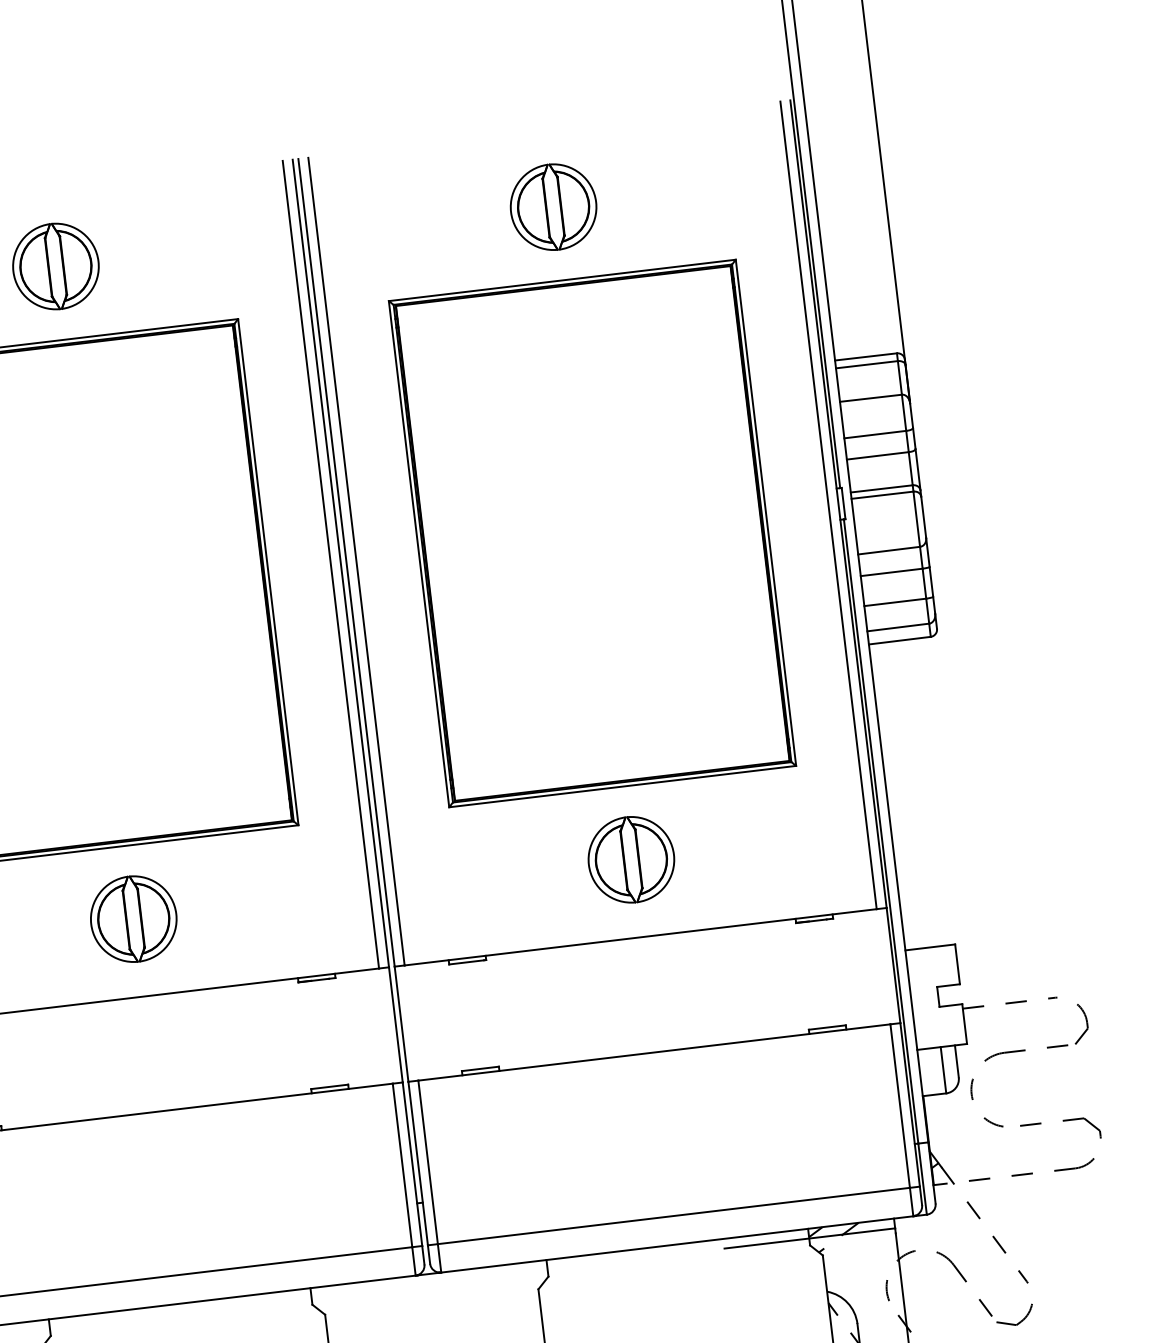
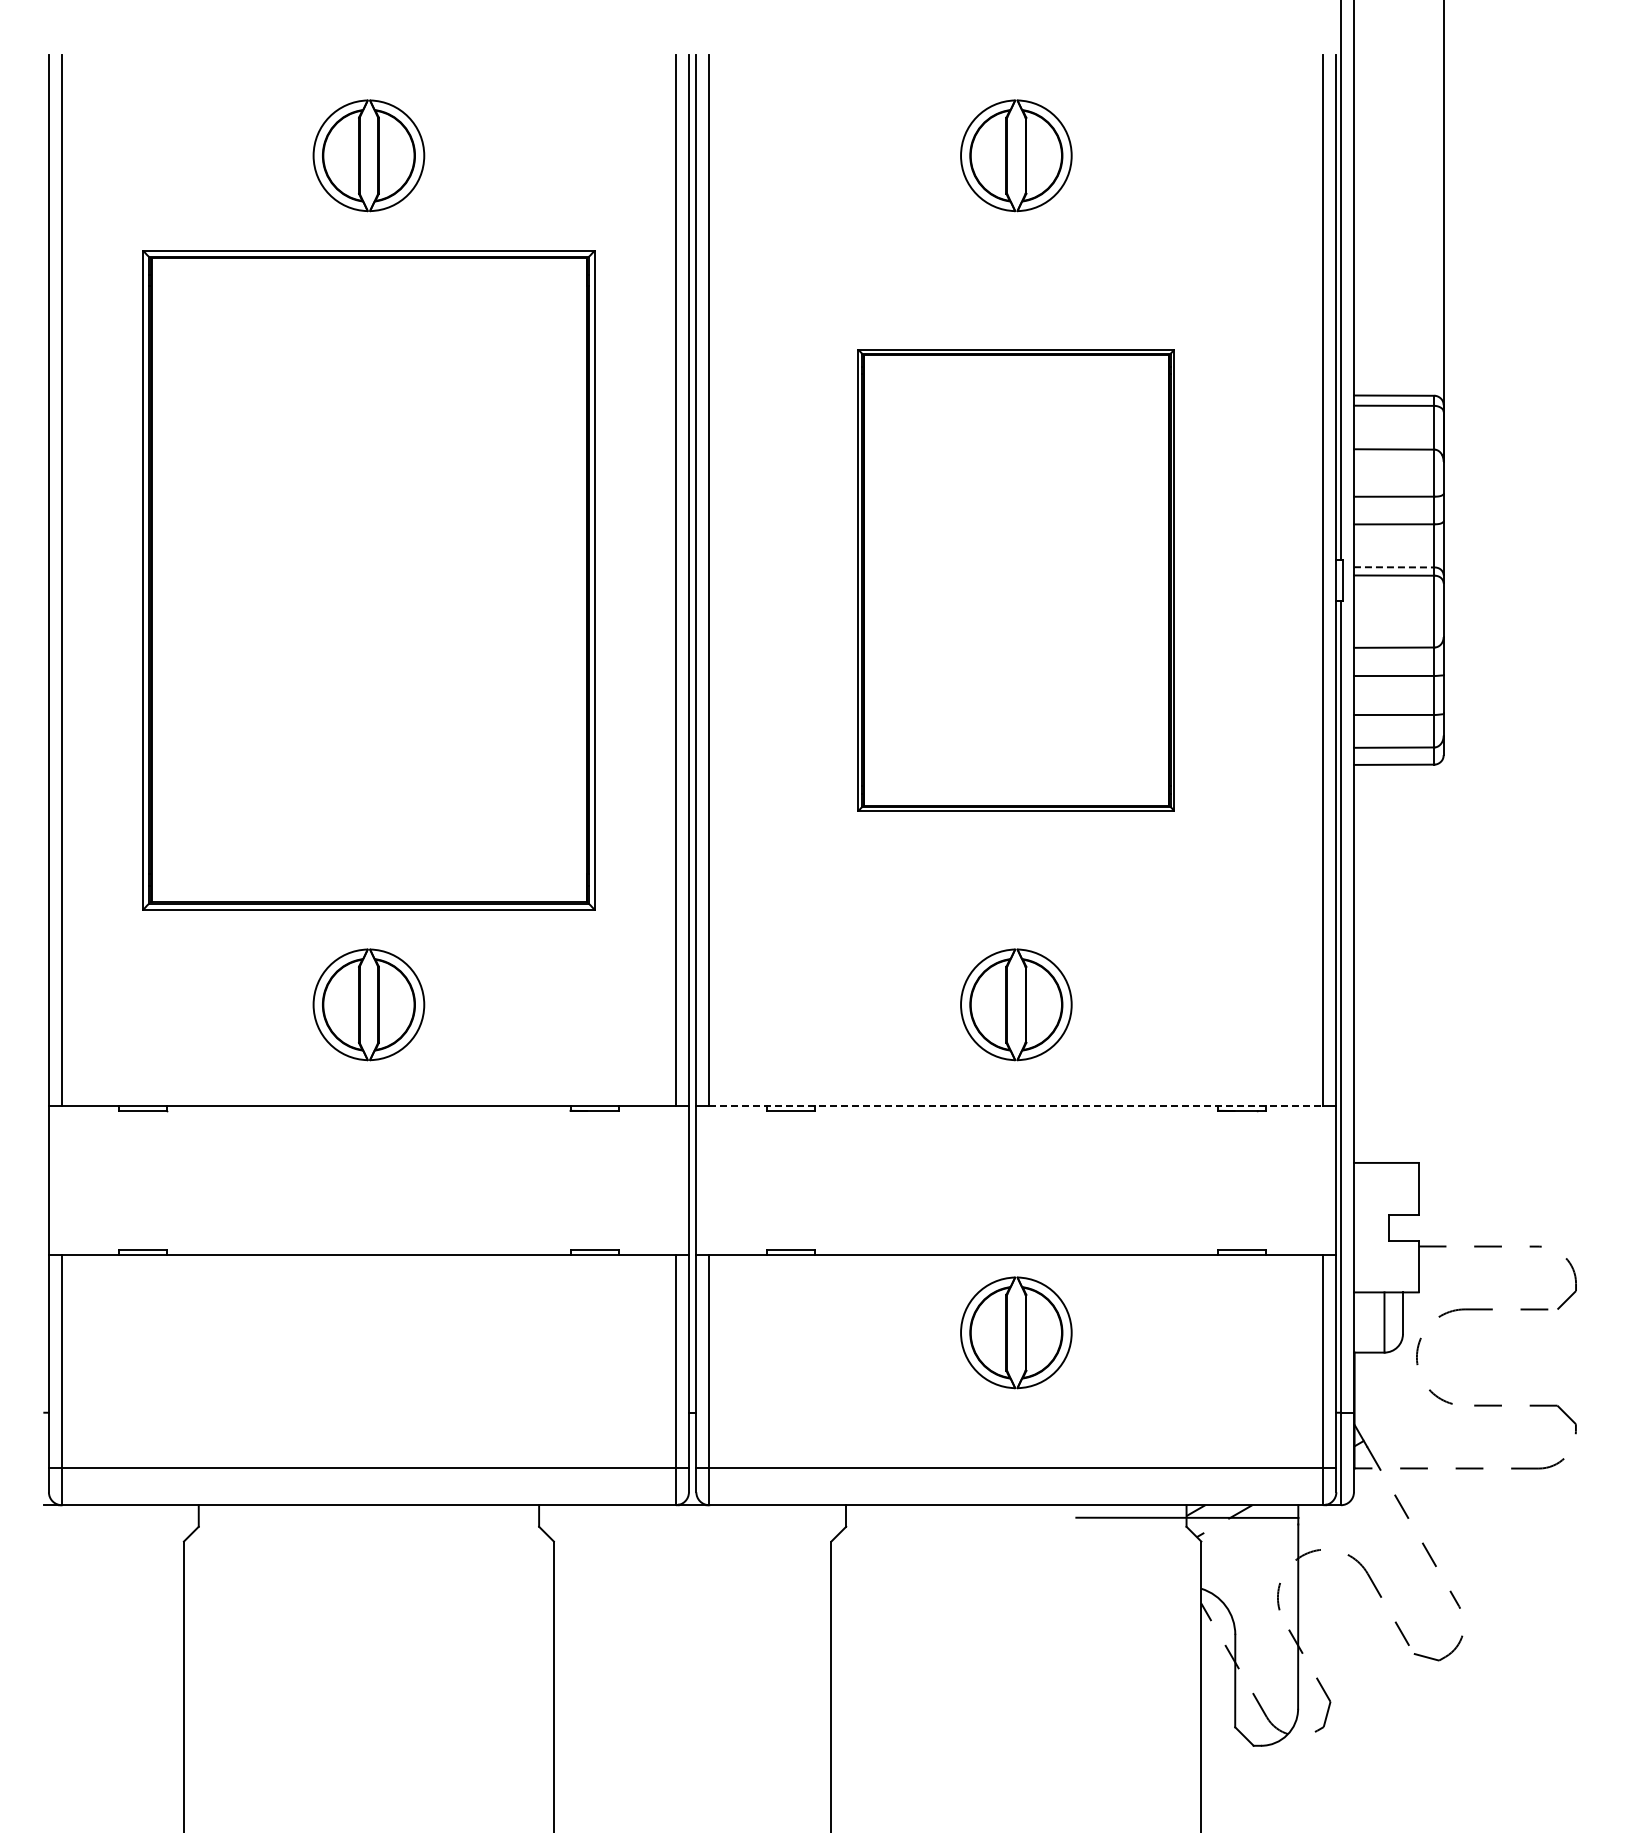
line: (882, 488) -> (1394, 567), solid -> dashed
part: (592, 533) -> (1016, 580), size x0.7
line: (640, 937) -> (1016, 1105), solid -> dashed
part: (661, 1111) -> (1016, 1332), added

